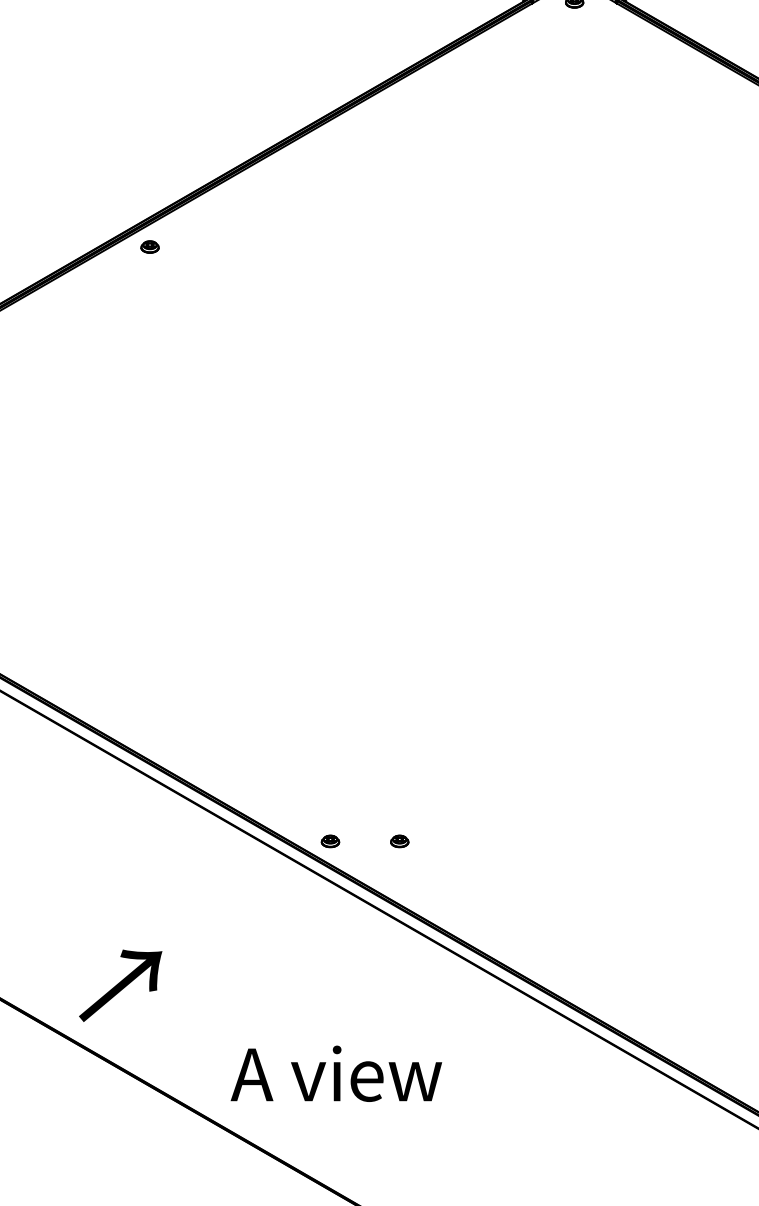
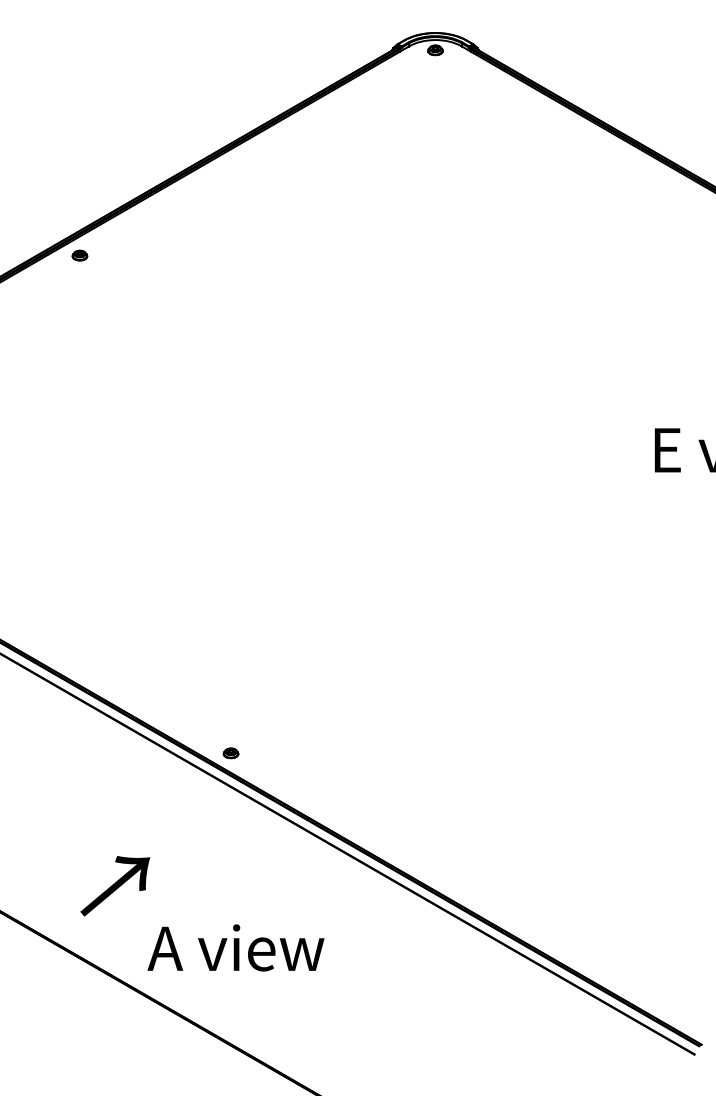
part: (399, 841) -> (288, 753), removed
text: (120, 986) -> (115, 886), moved

